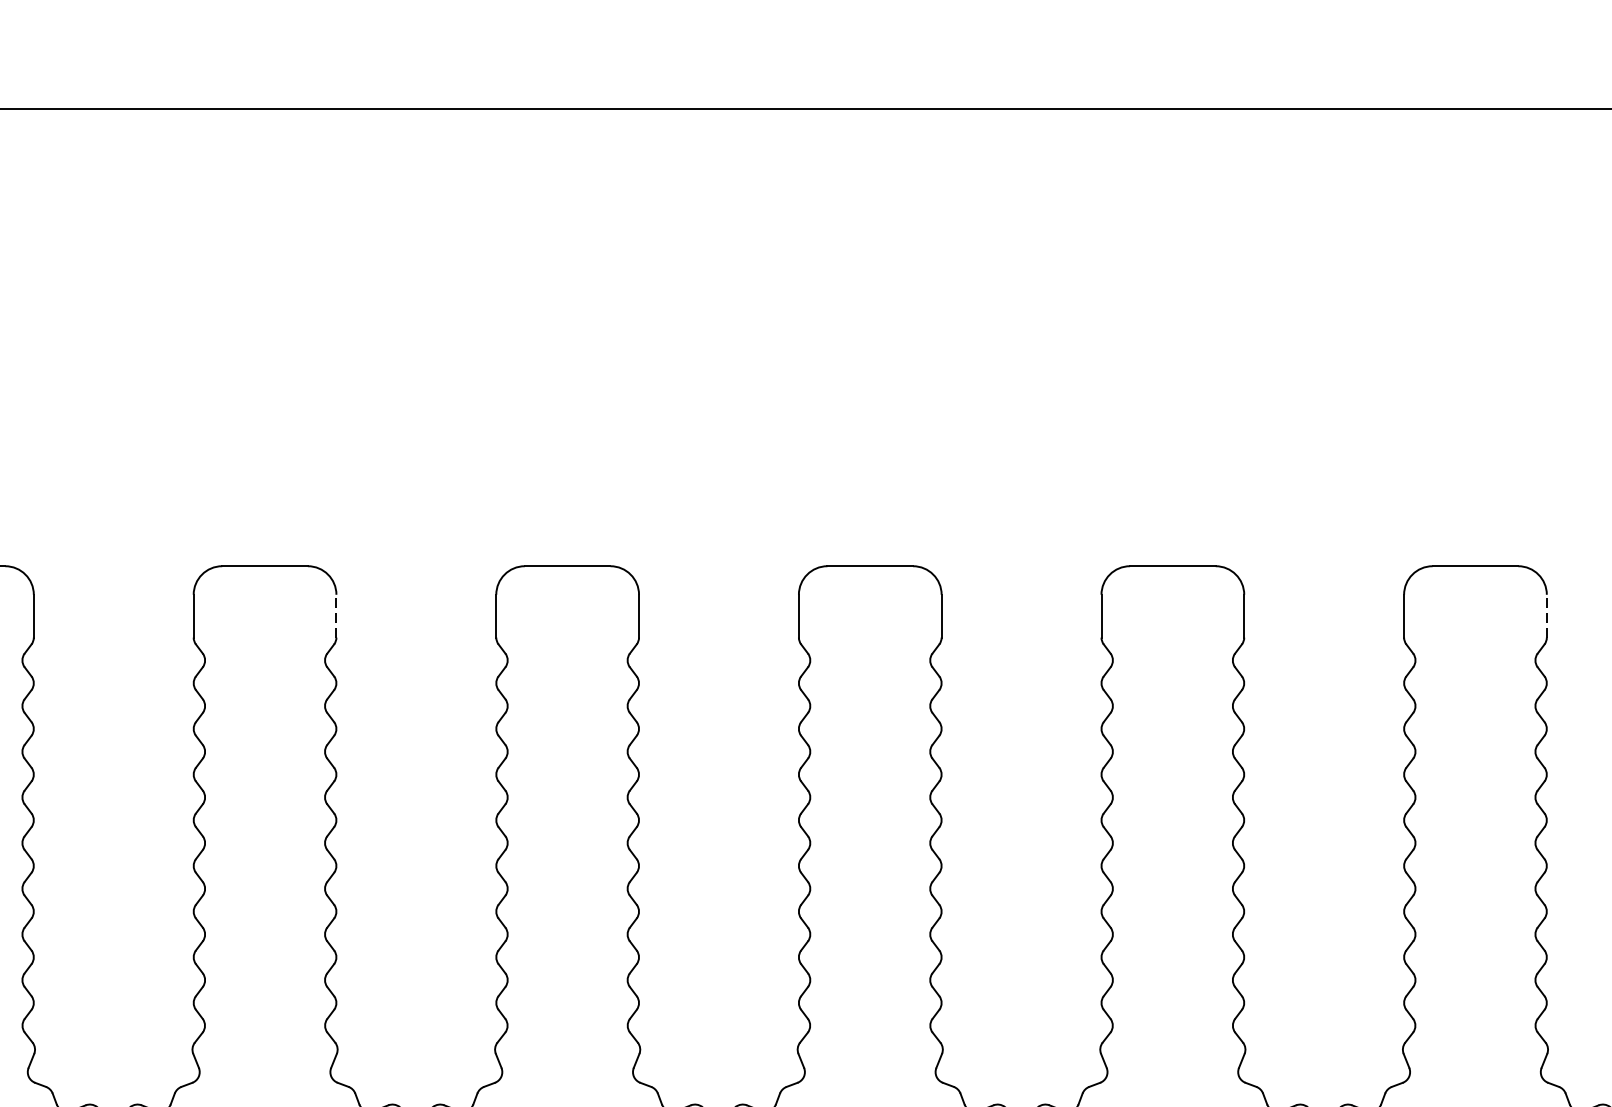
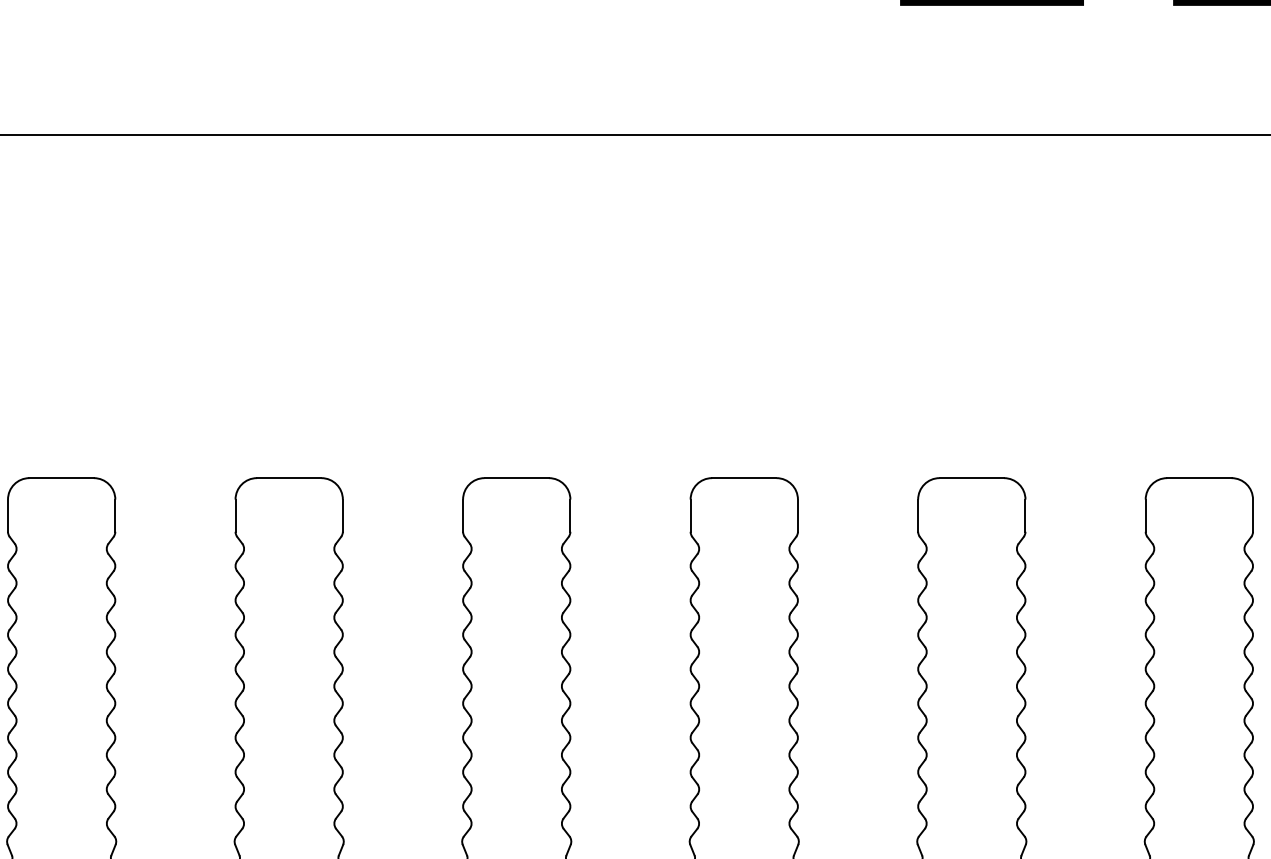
line: (335, 615) -> (342, 515), dashed -> solid
line: (1547, 615) -> (1253, 515), dashed -> solid

